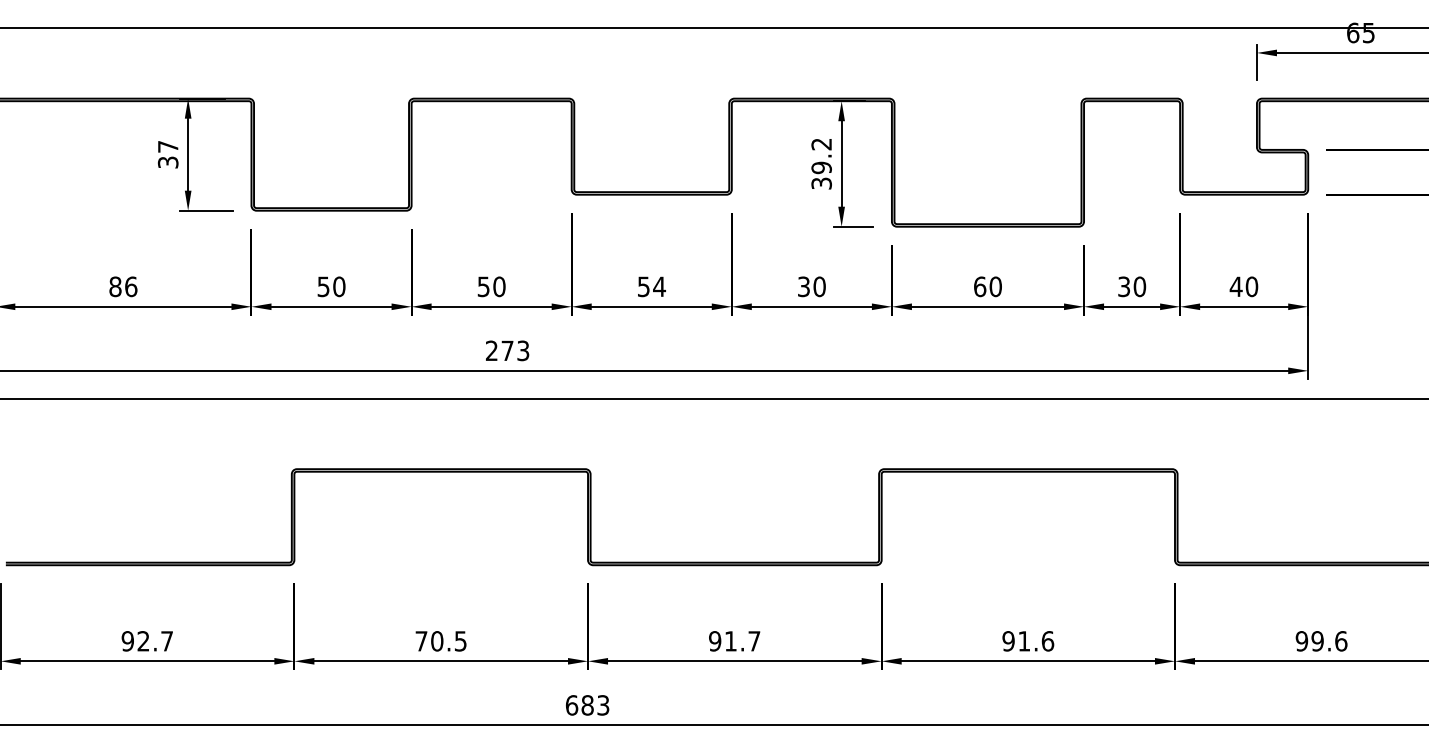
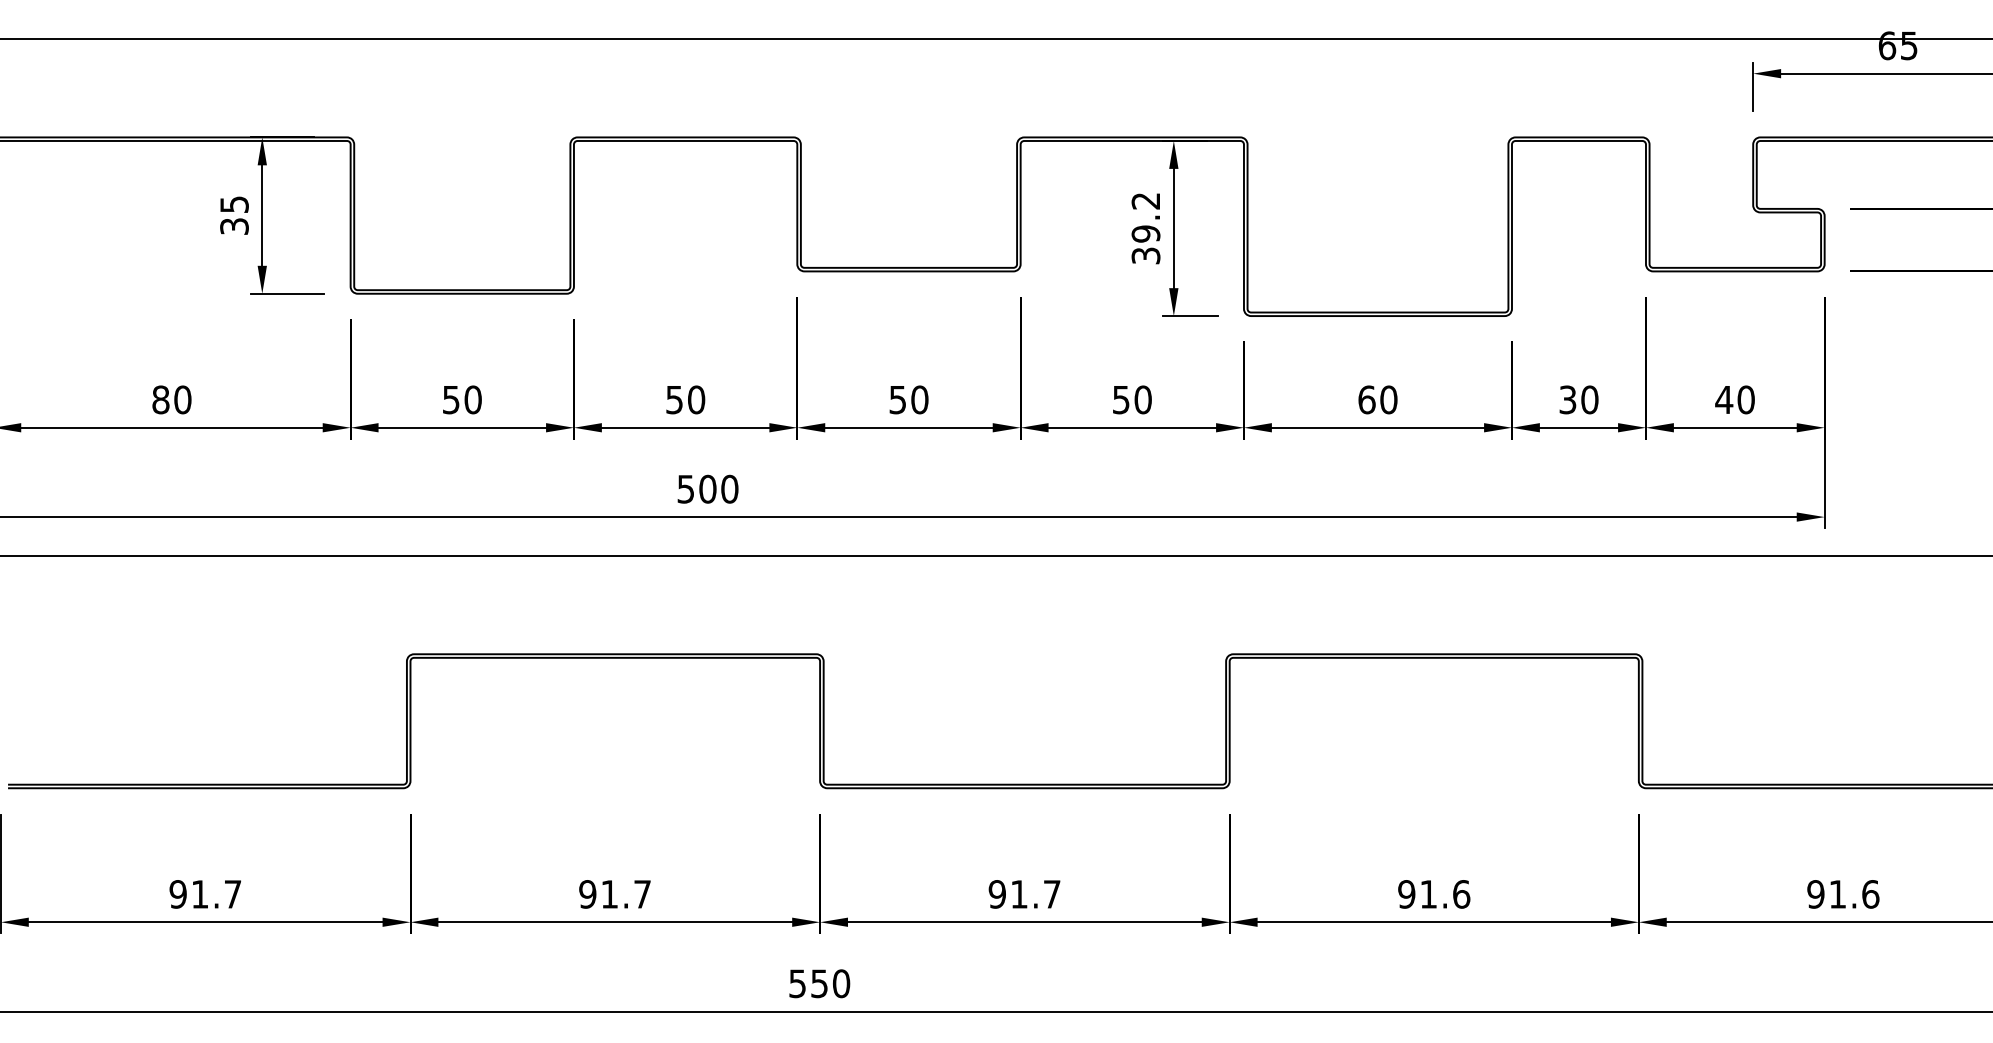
text: (168, 146) -> (234, 204), 37 -> 35
text: (130, 286) -> (182, 399), 86 -> 80
text: (659, 286) -> (919, 399), 54 -> 50
text: (804, 286) -> (1121, 399), 30 -> 50
text: (507, 350) -> (707, 488), 273 -> 500
text: (143, 641) -> (199, 894), 92.7 -> 91.7
text: (440, 641) -> (614, 894), 70.5 -> 91.7
text: (1317, 641) -> (1837, 894), 99.6 -> 91.6
text: (587, 705) -> (819, 983), 683 -> 550

